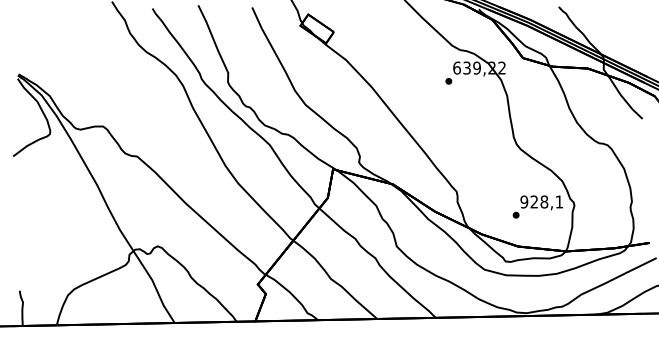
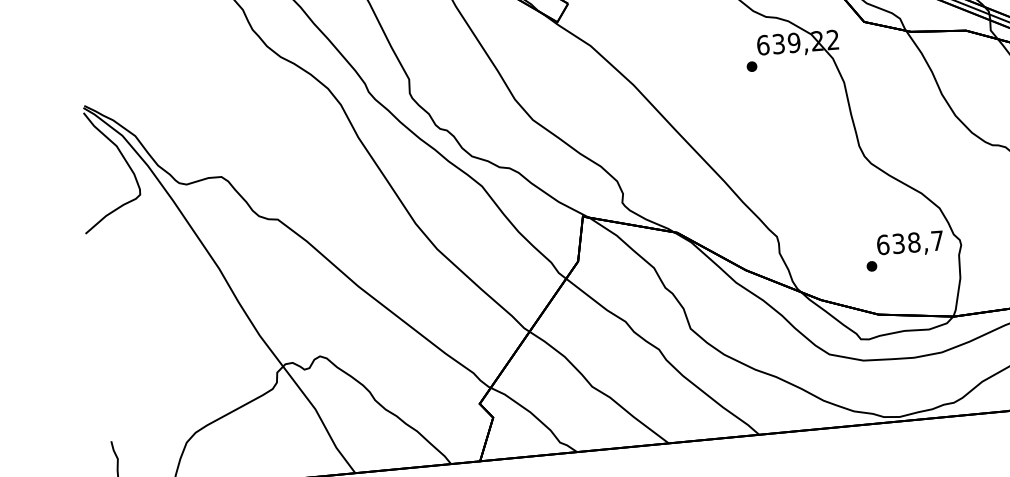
text: (541, 201) -> (909, 242), 928,1 -> 638,7

